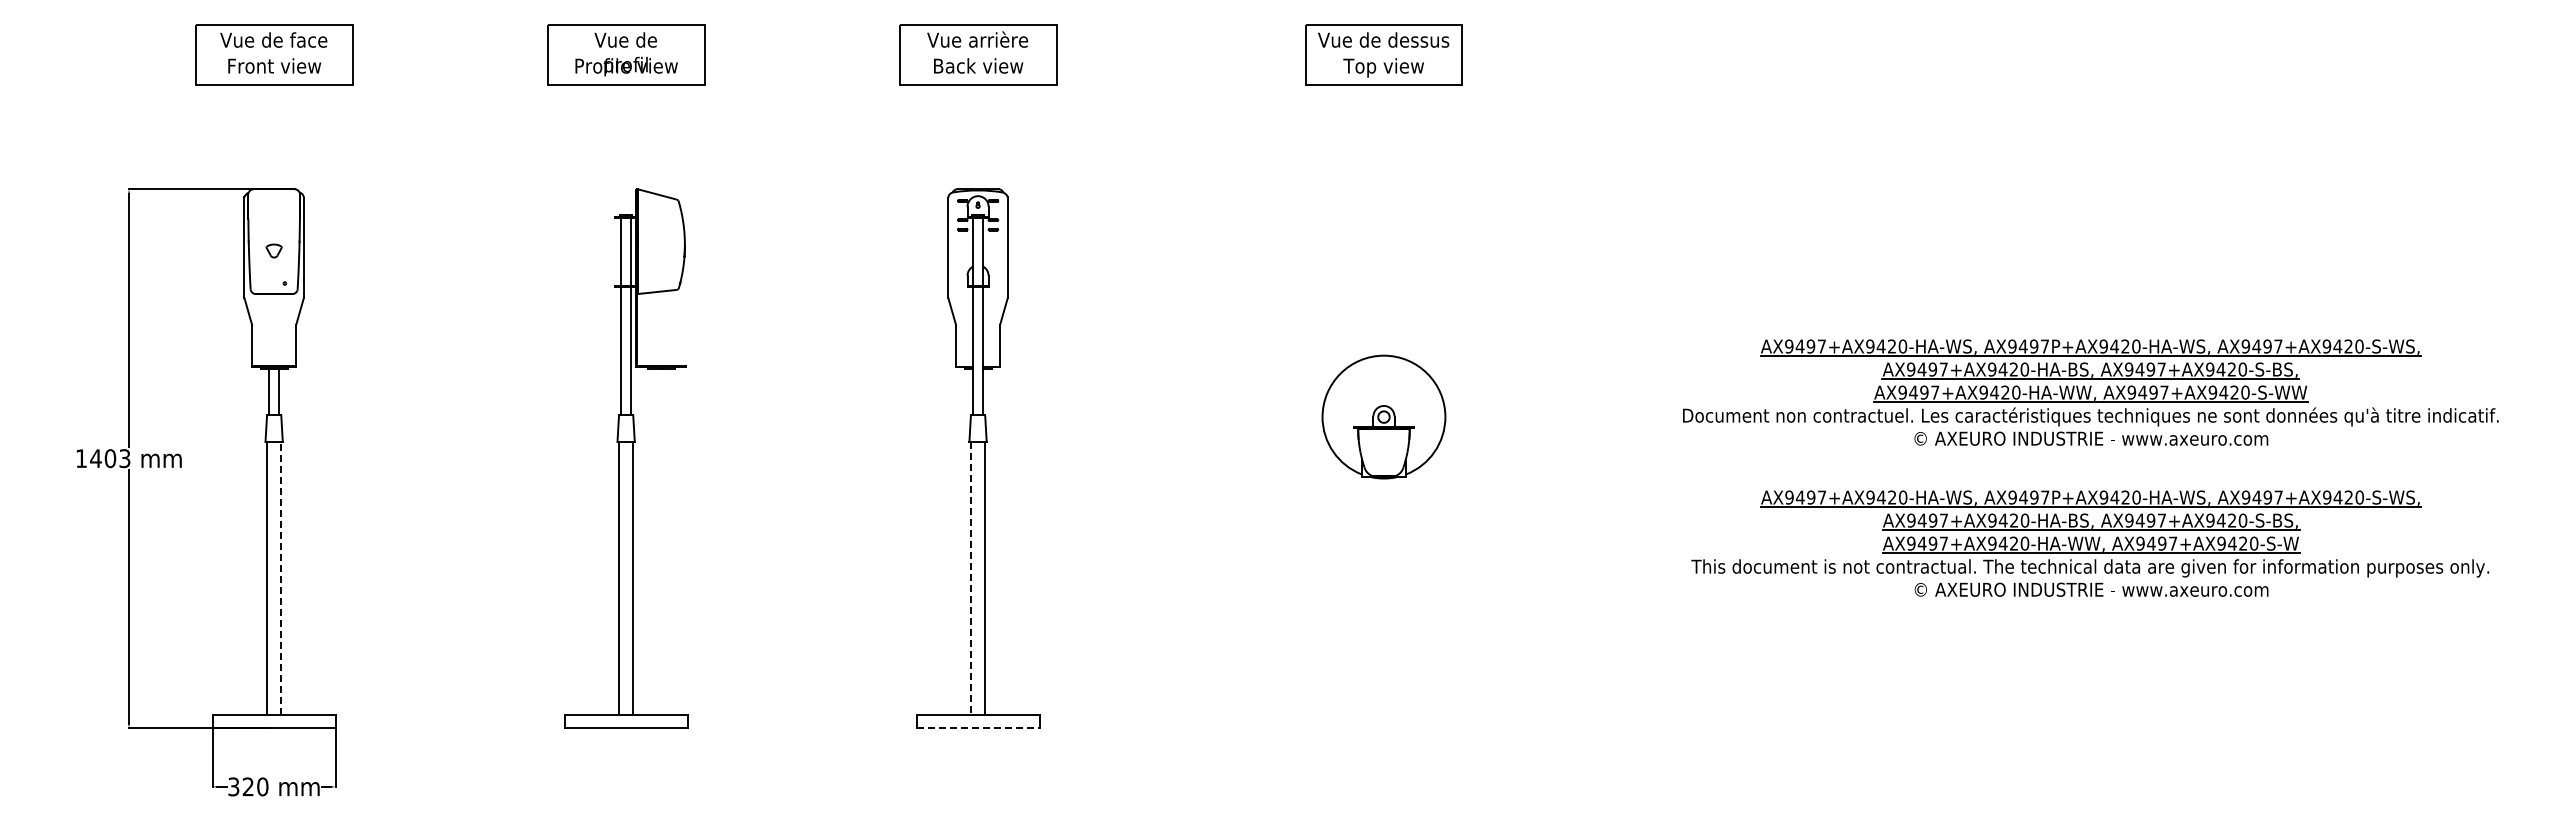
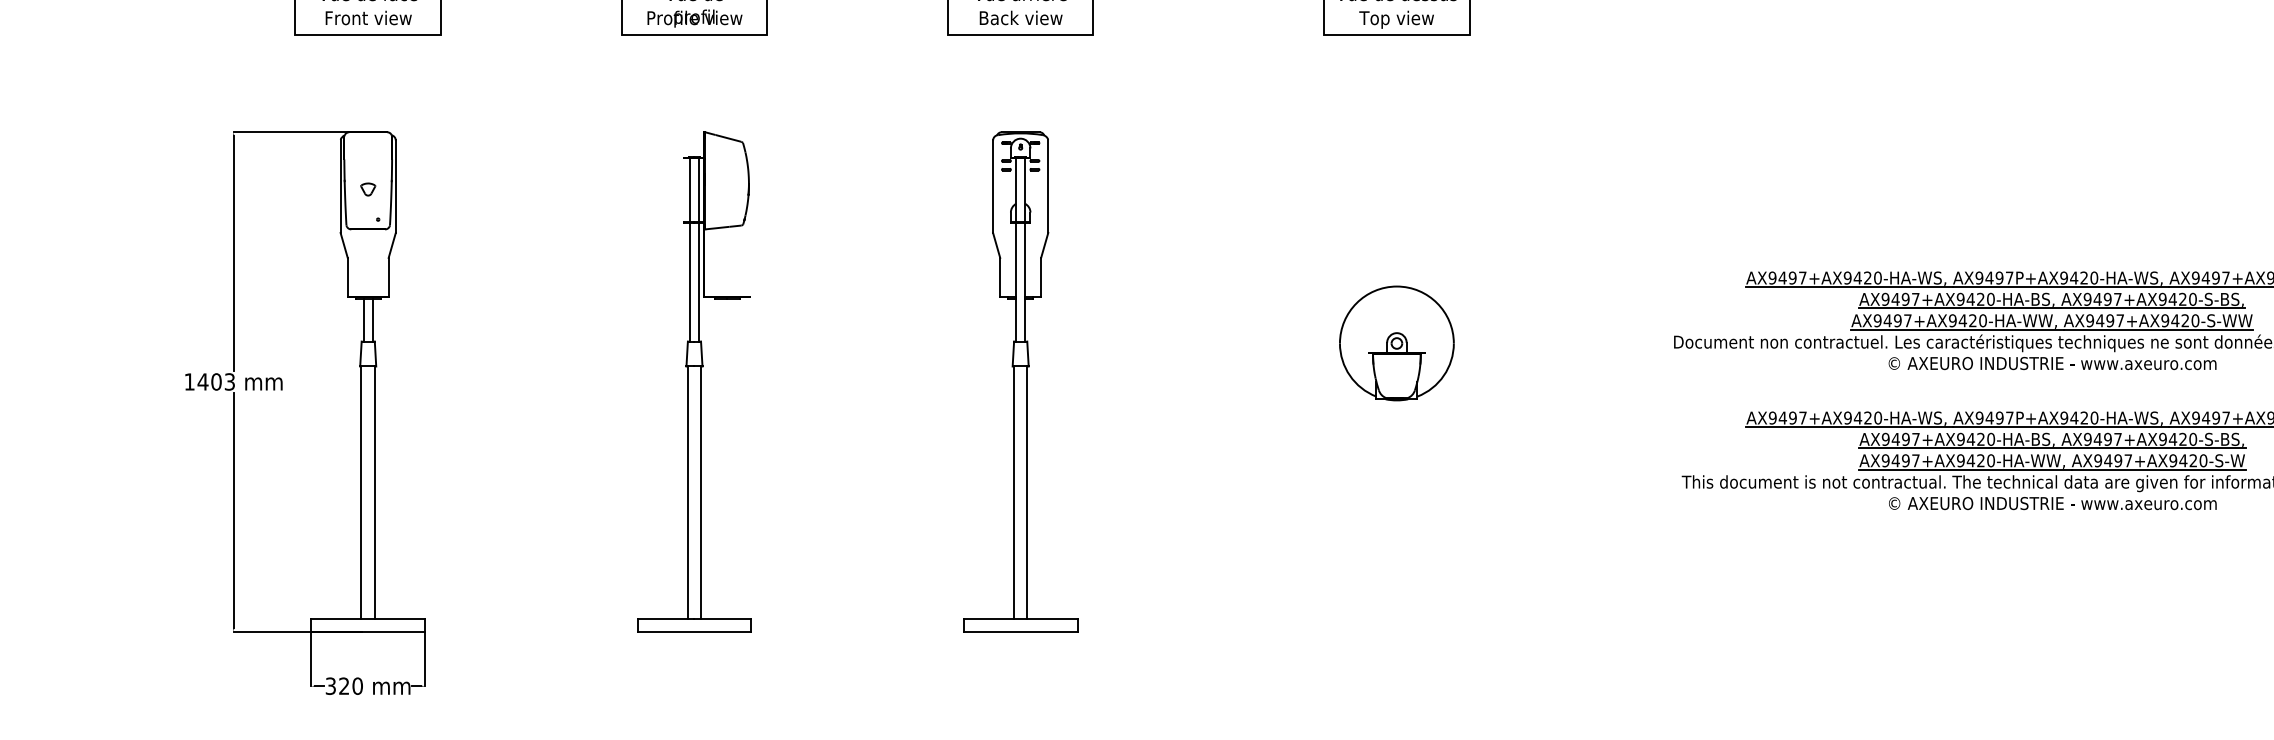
line: (281, 577) -> (375, 492), dashed -> solid
line: (970, 578) -> (1013, 493), dashed -> solid
line: (978, 728) -> (1021, 632), dashed -> solid

